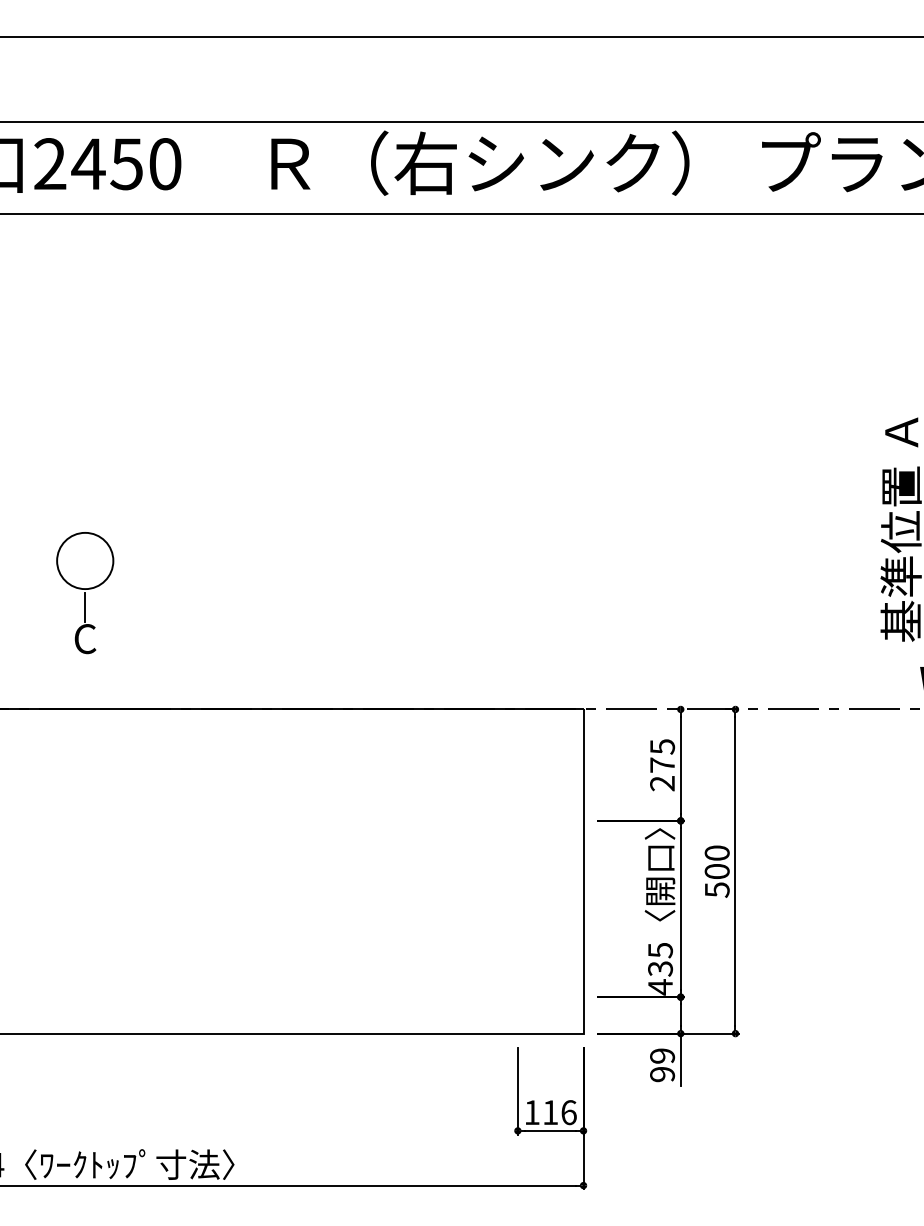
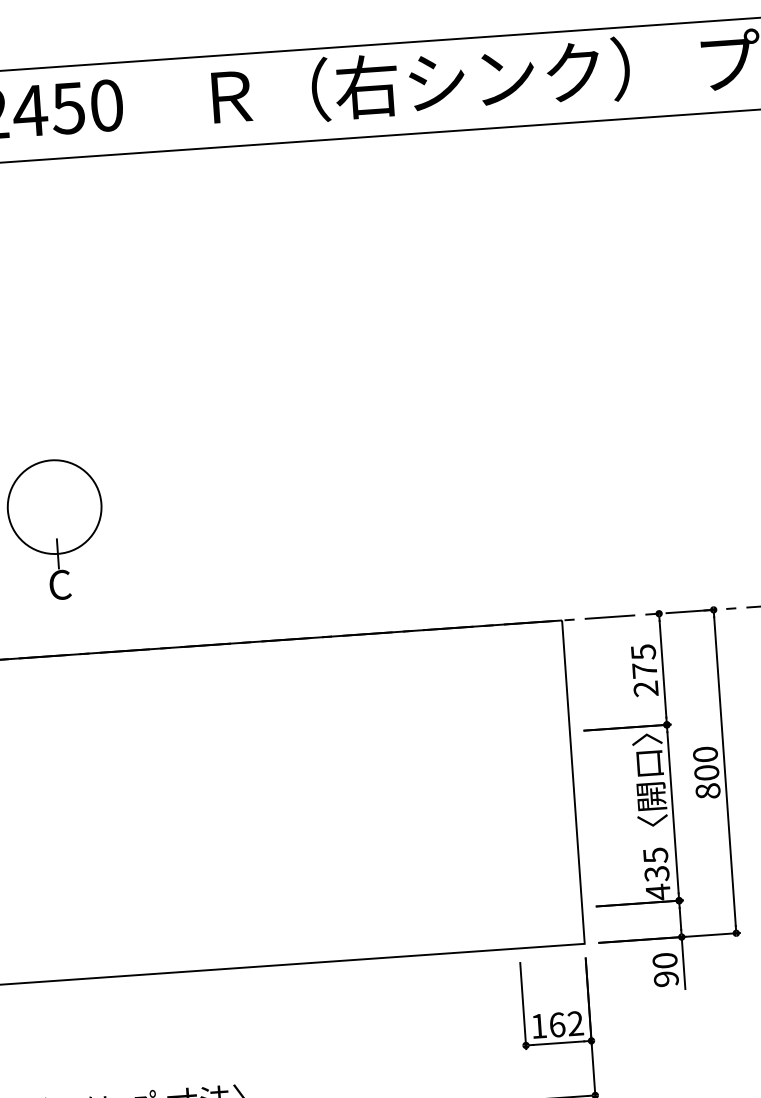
circle: (85, 560) -> (54, 506), size x1.67
text: (716, 889) -> (707, 790), 500 -> 800
text: (662, 1055) -> (665, 960), 99 -> 90
text: (559, 1112) -> (566, 1024), 116 -> 162

